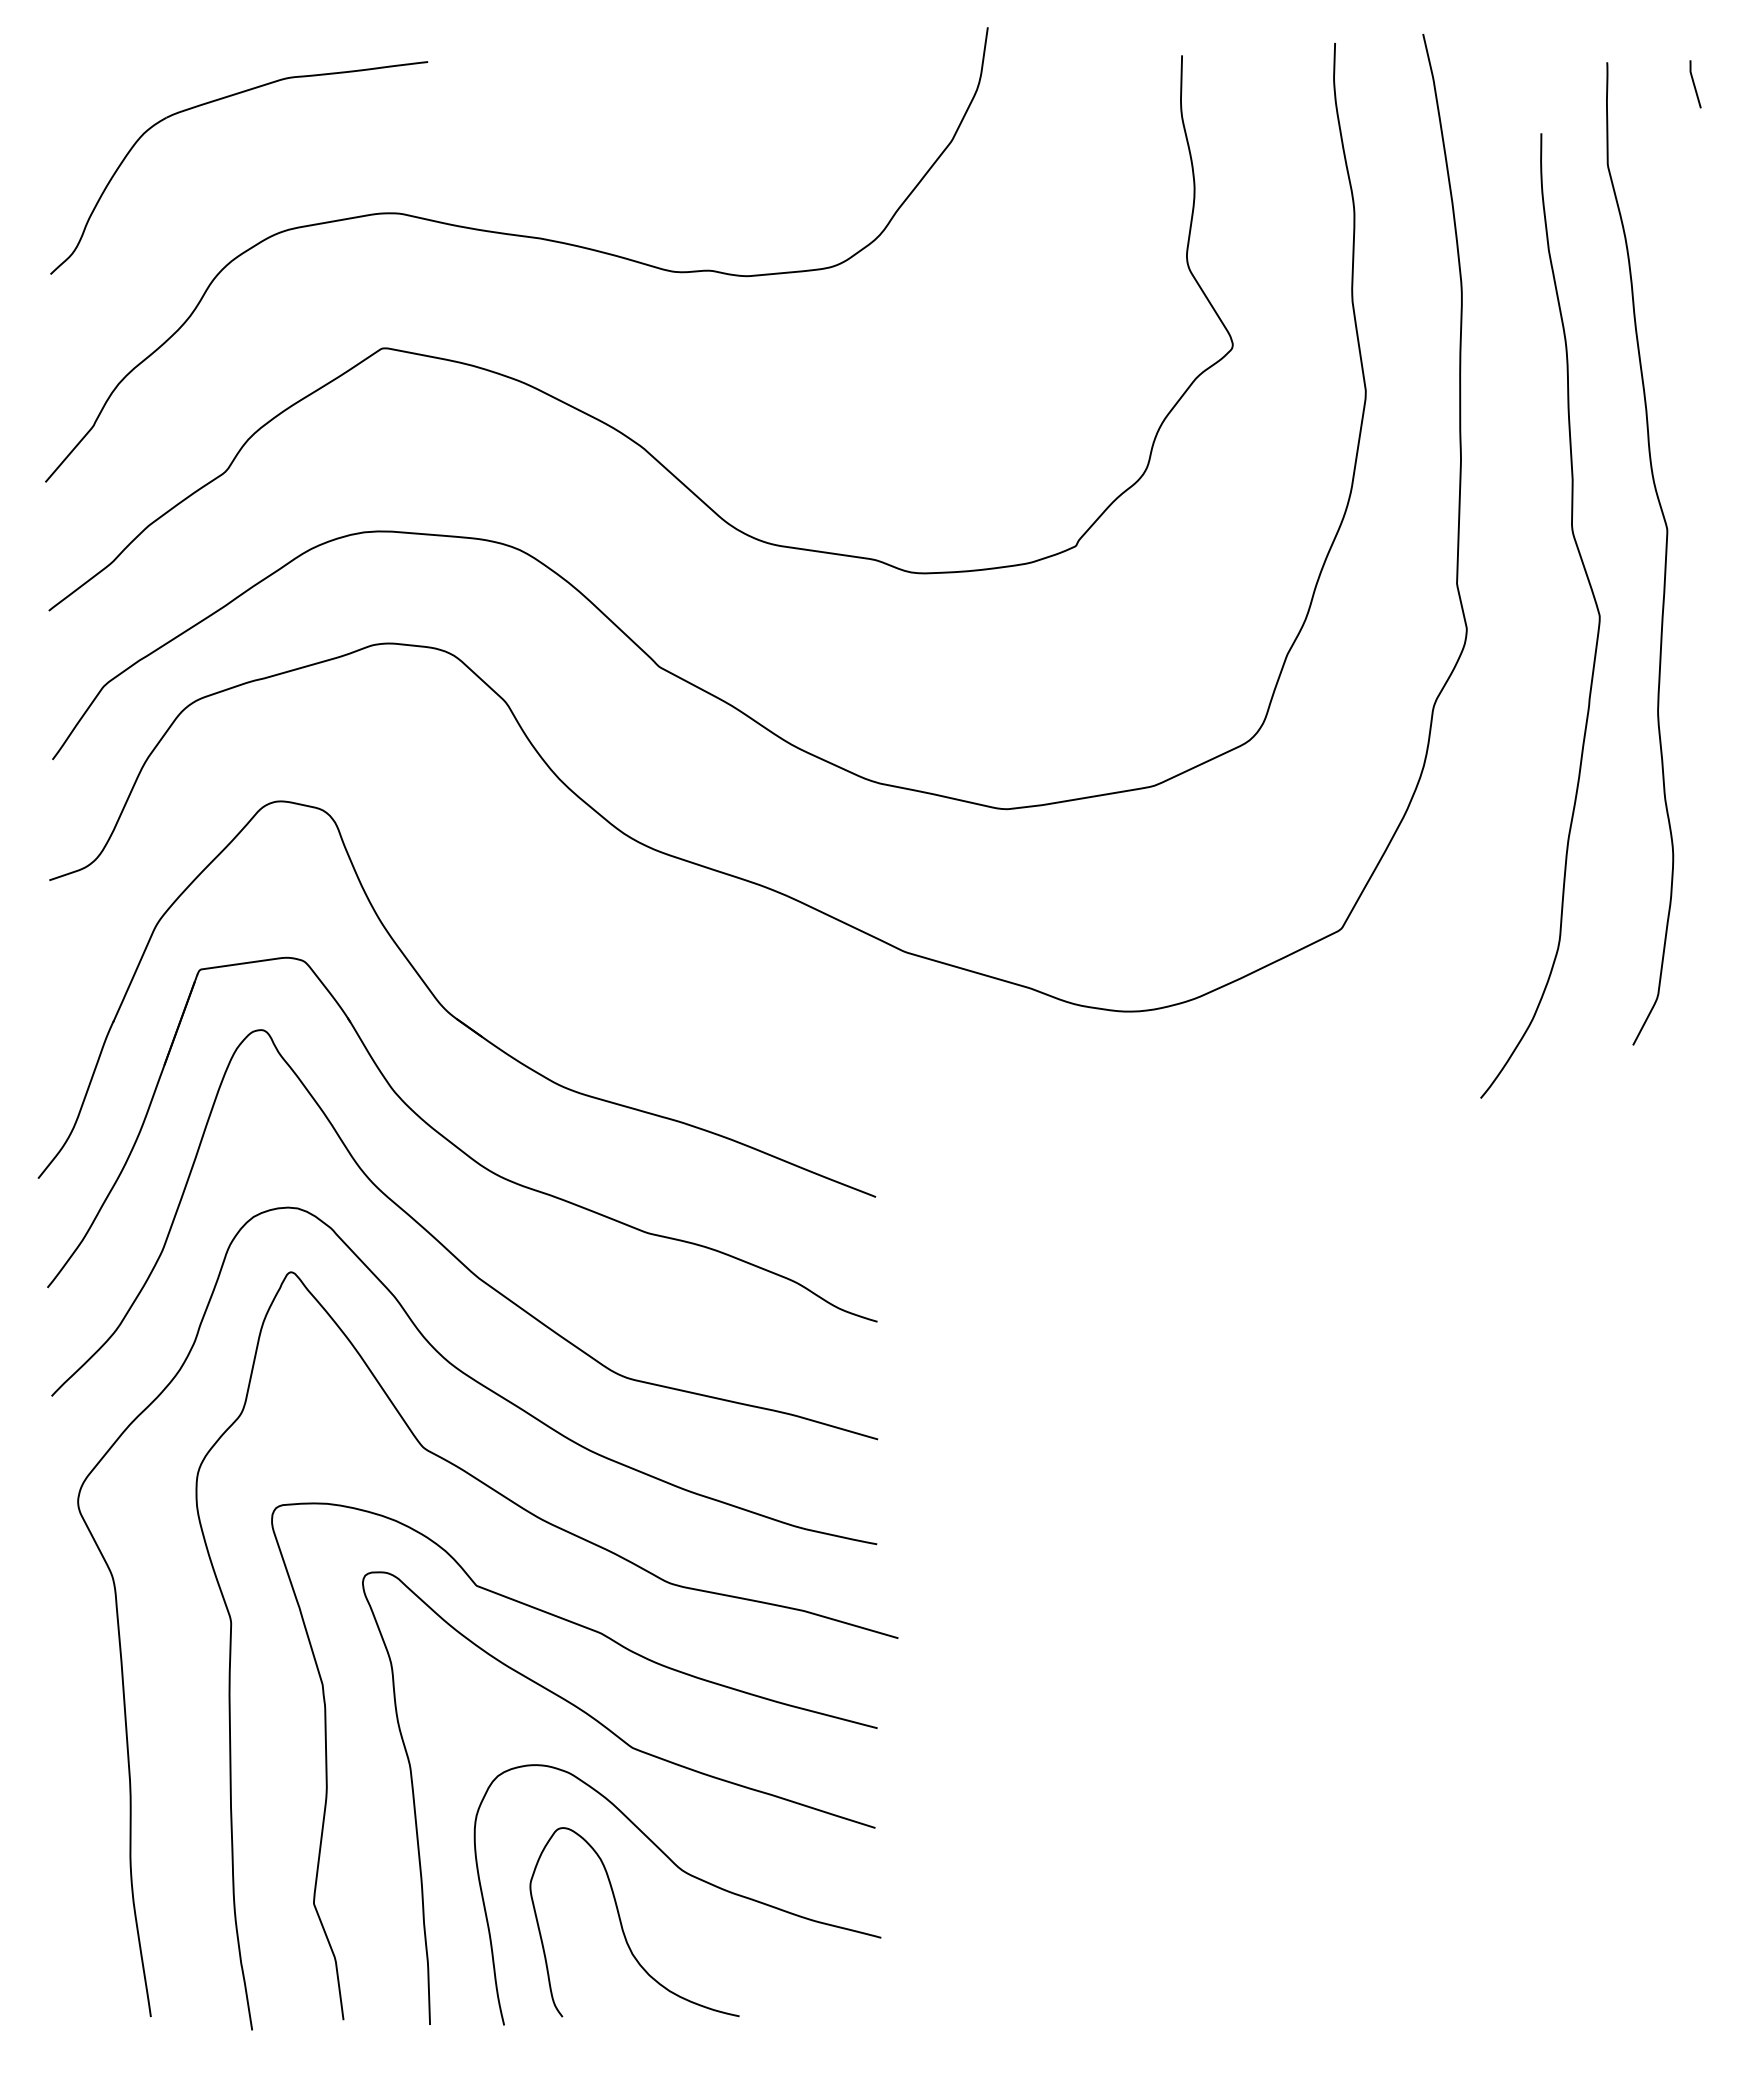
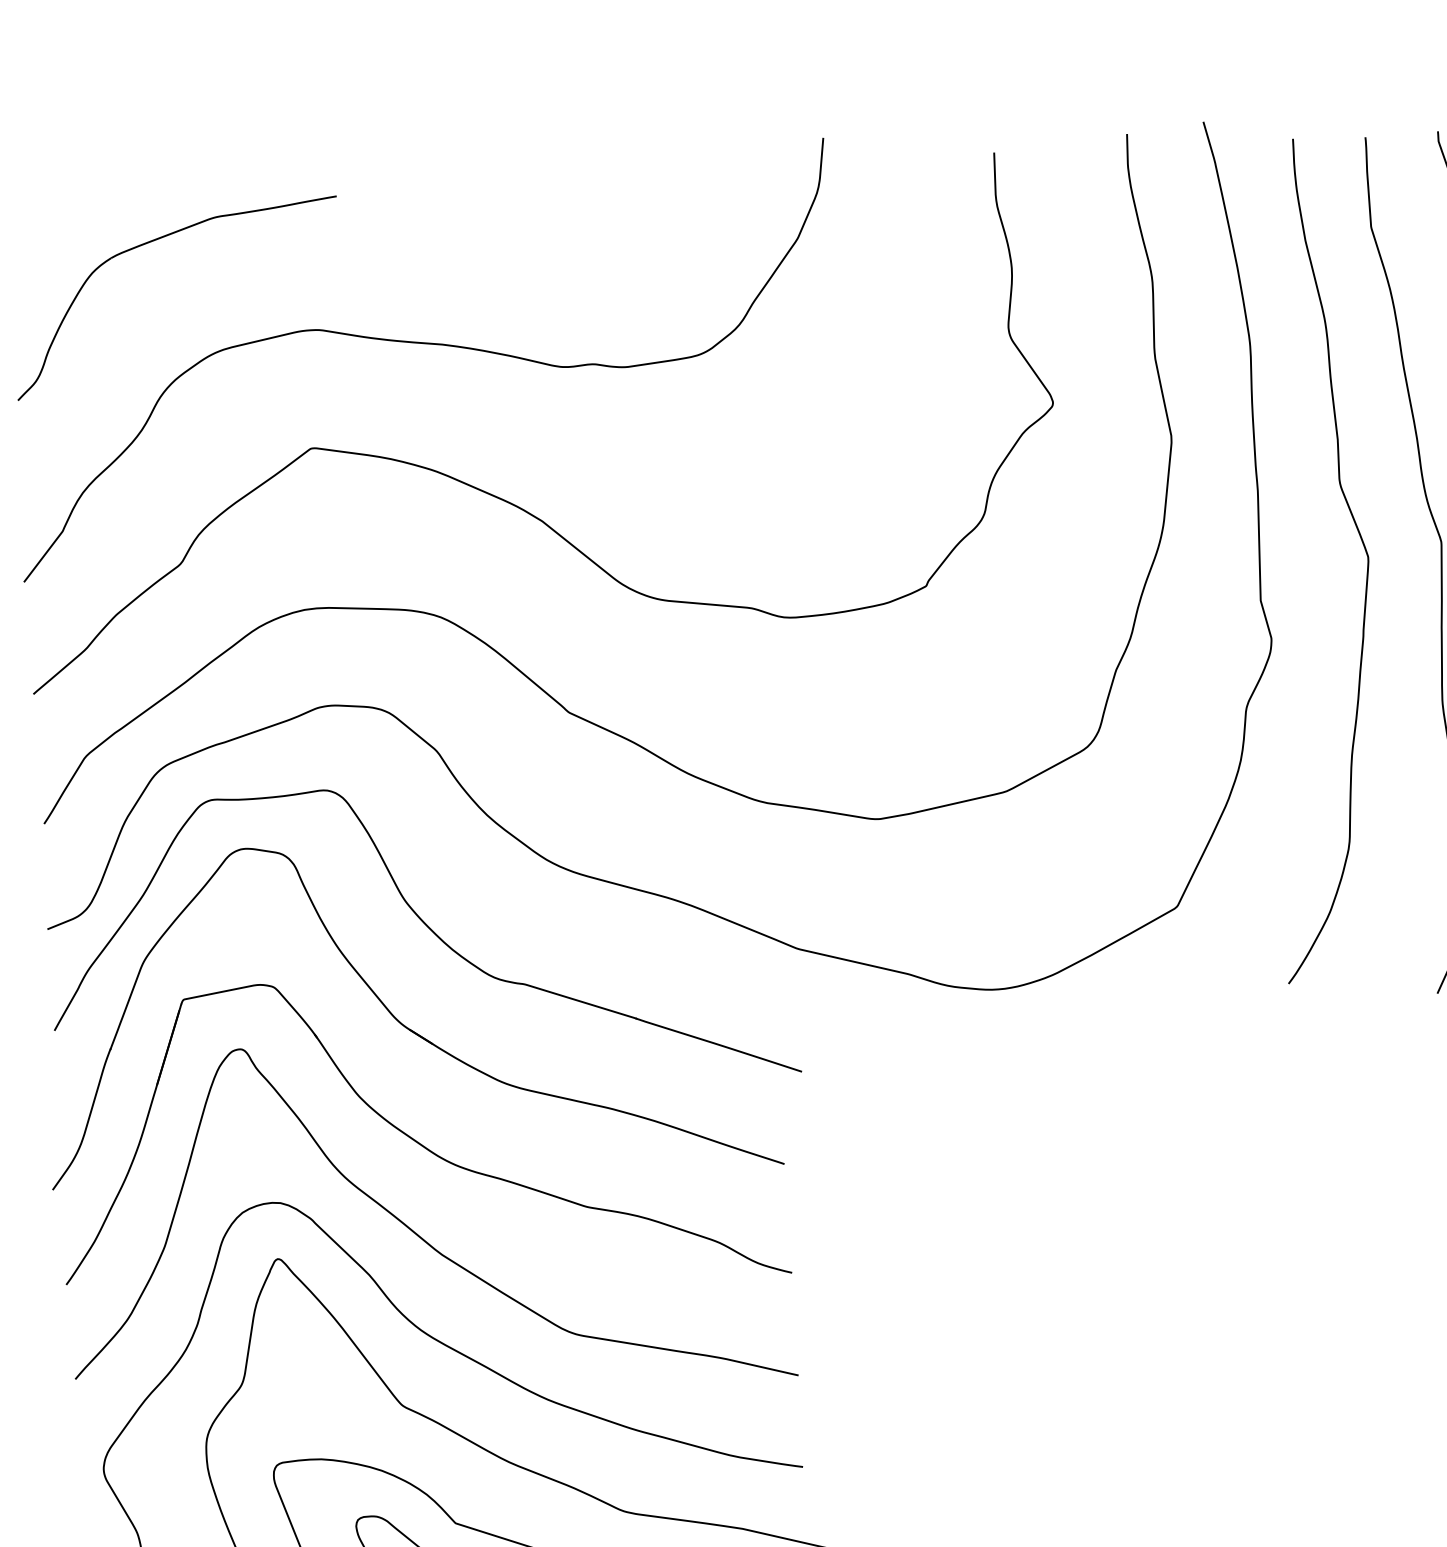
curve: (1593, 598) -> (1361, 542), moved
part: (485, 905) -> (429, 929), added

